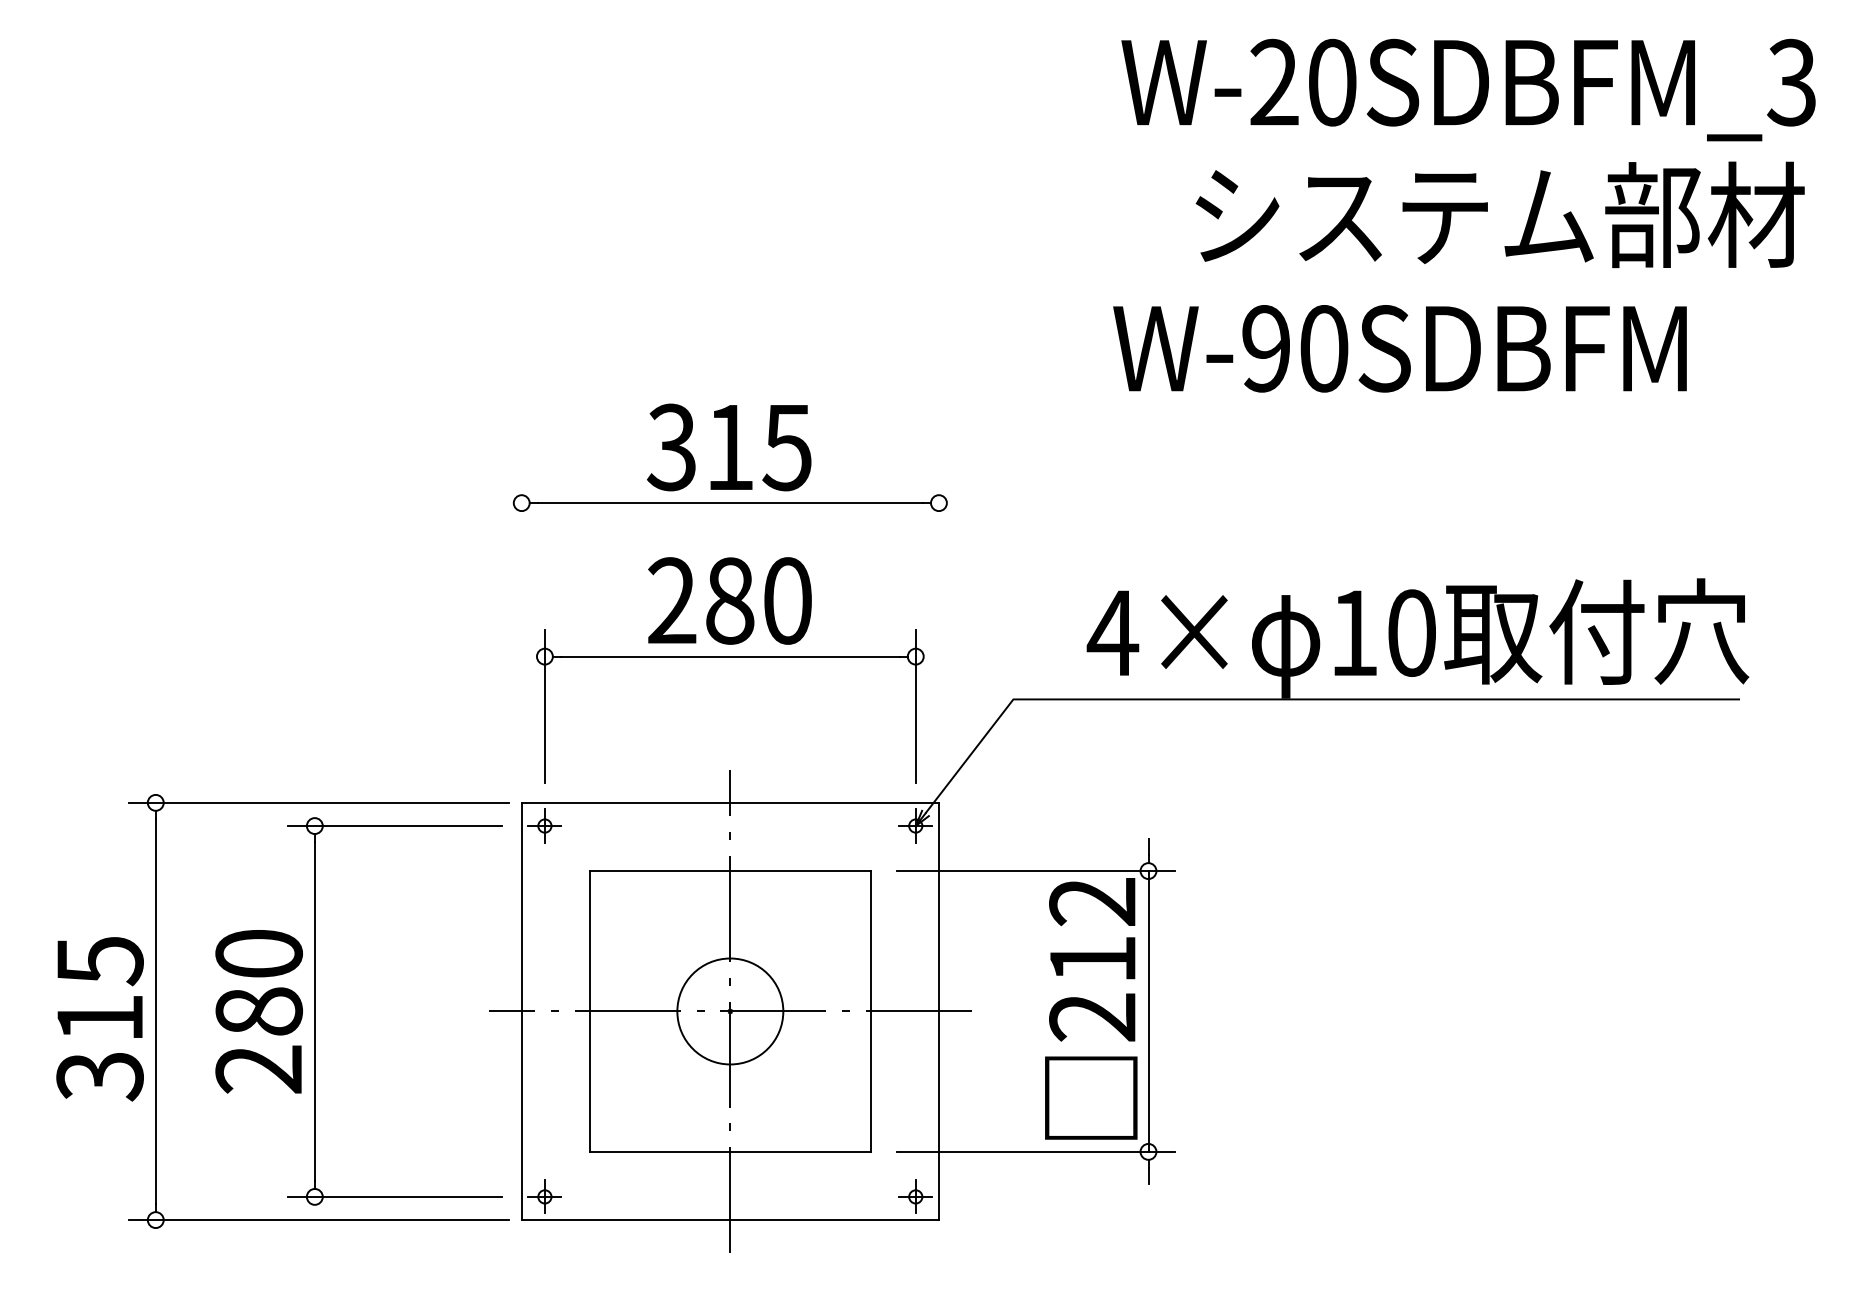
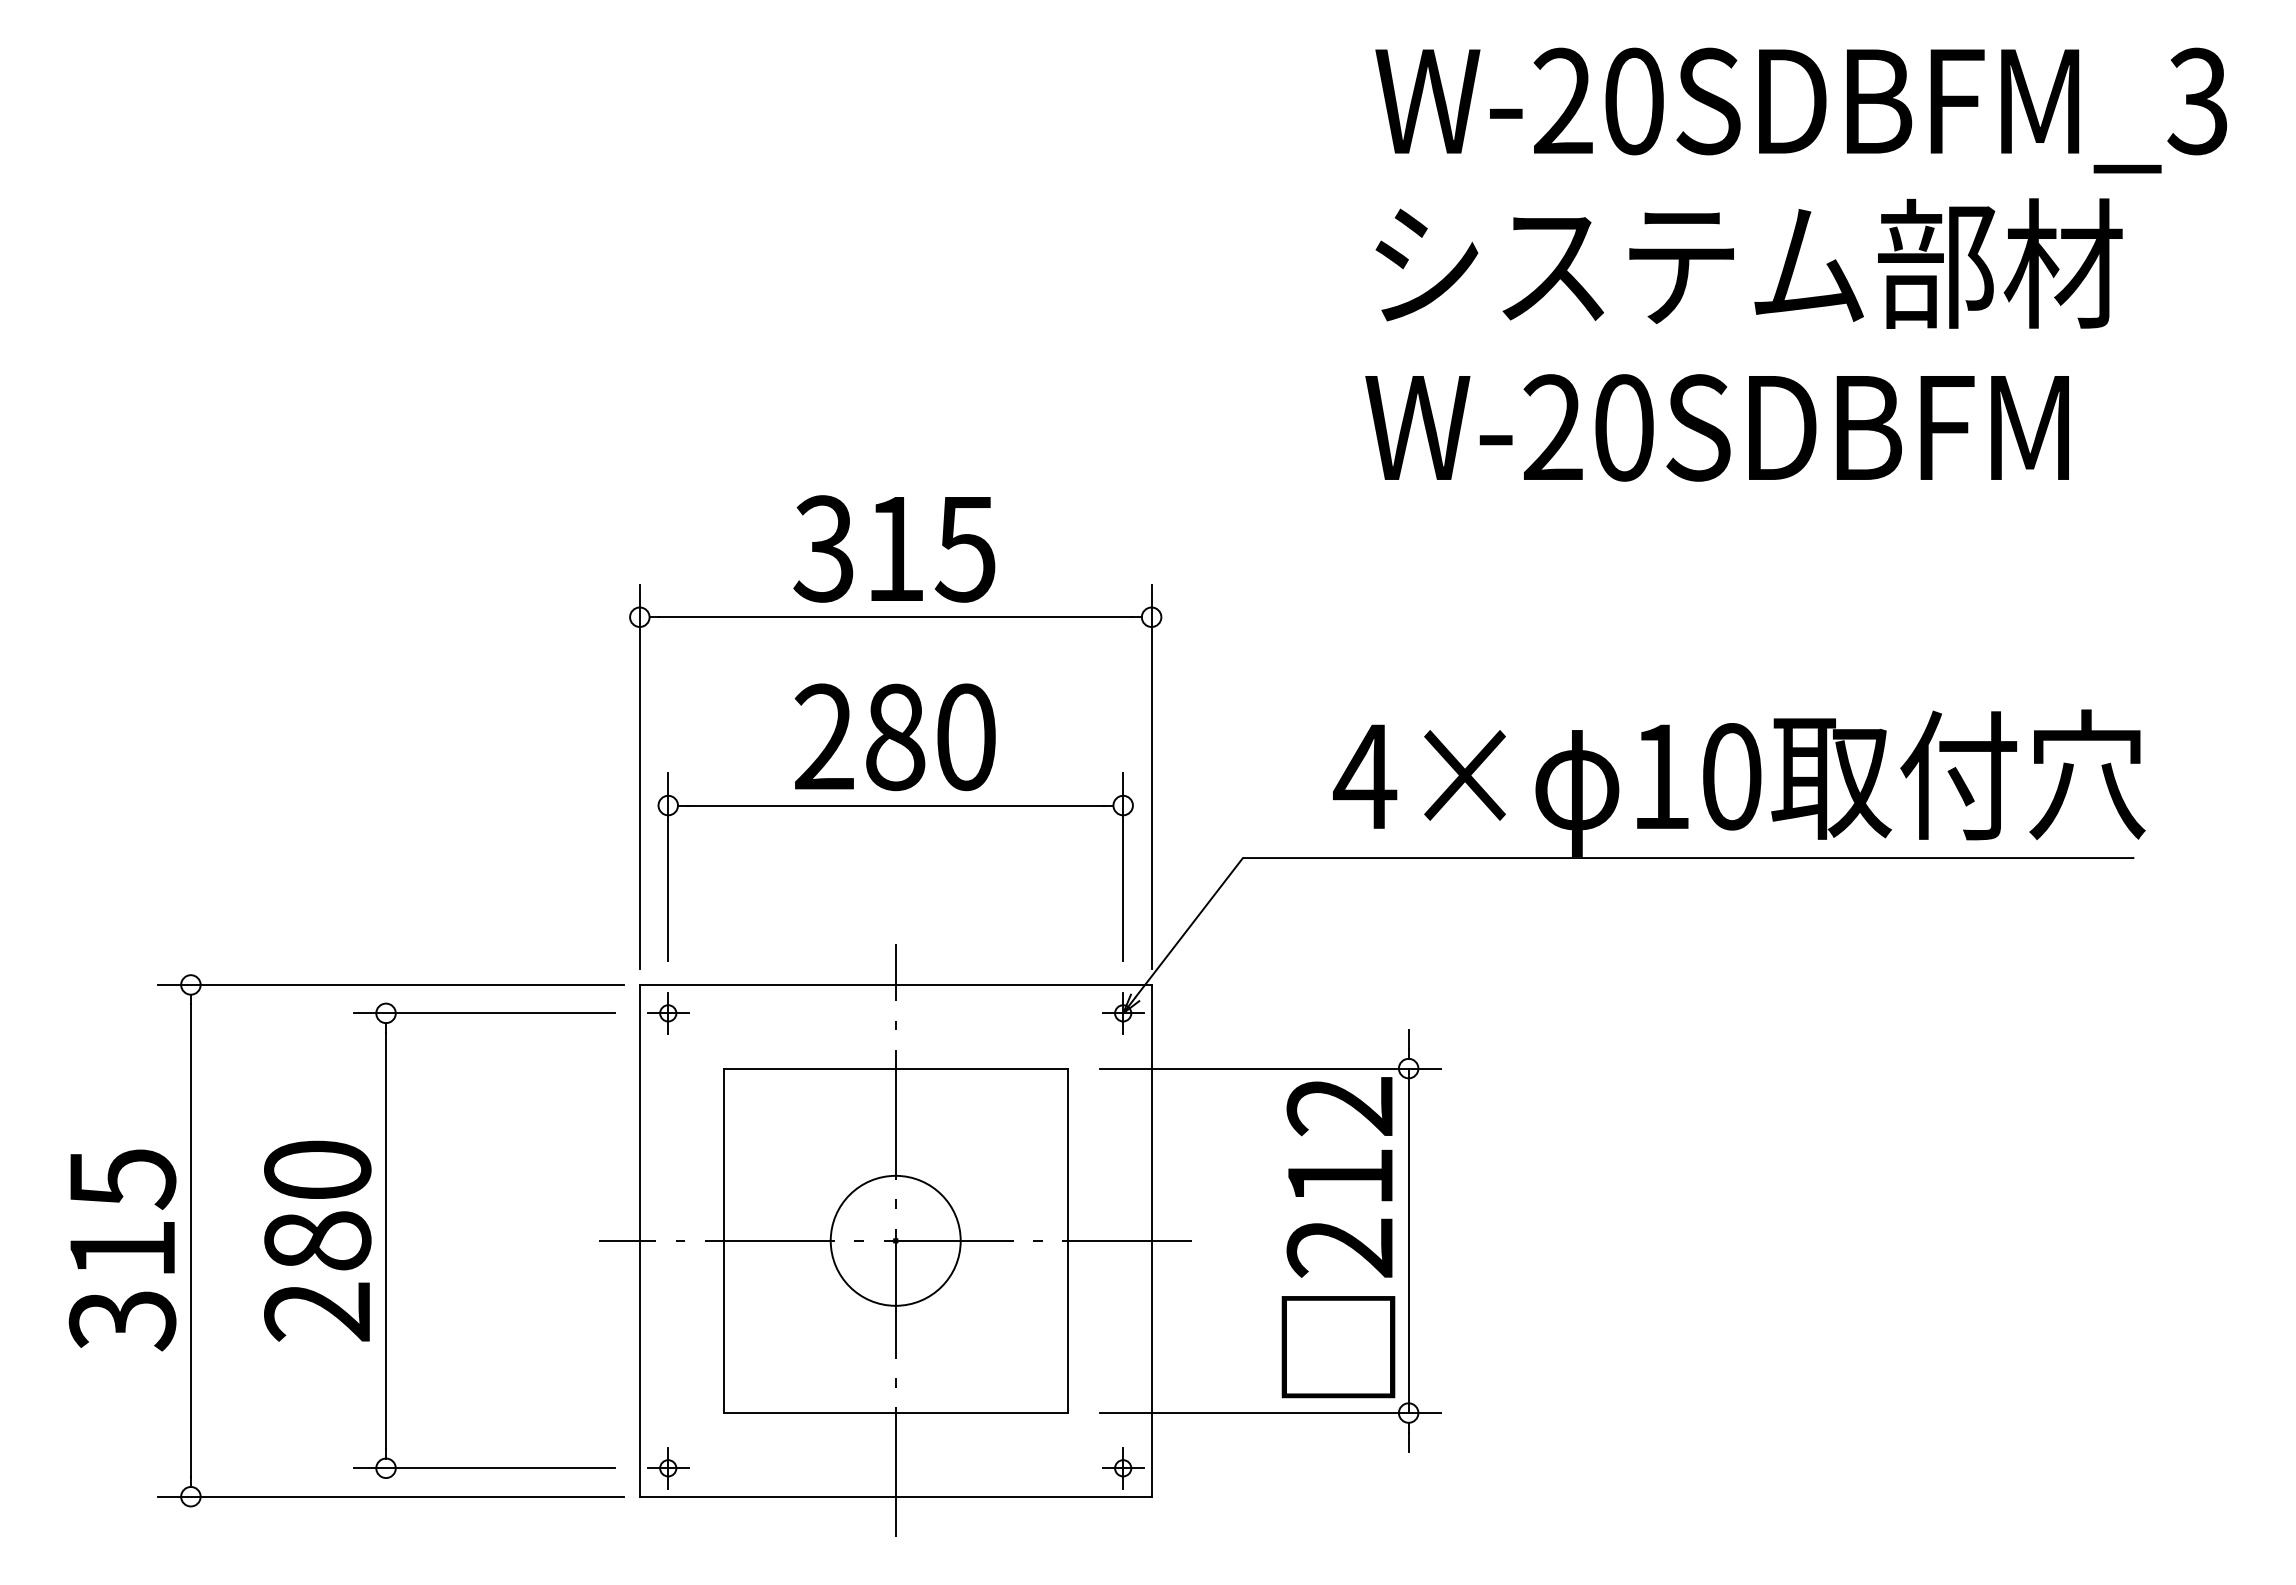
text: (1499, 214) -> (1748, 263), moved
text: (1265, 348) -> (1552, 427), W-90SDBFM -> W-20SDBFM
line: (521, 632) -> (639, 776), added
line: (938, 632) -> (1151, 776), added

